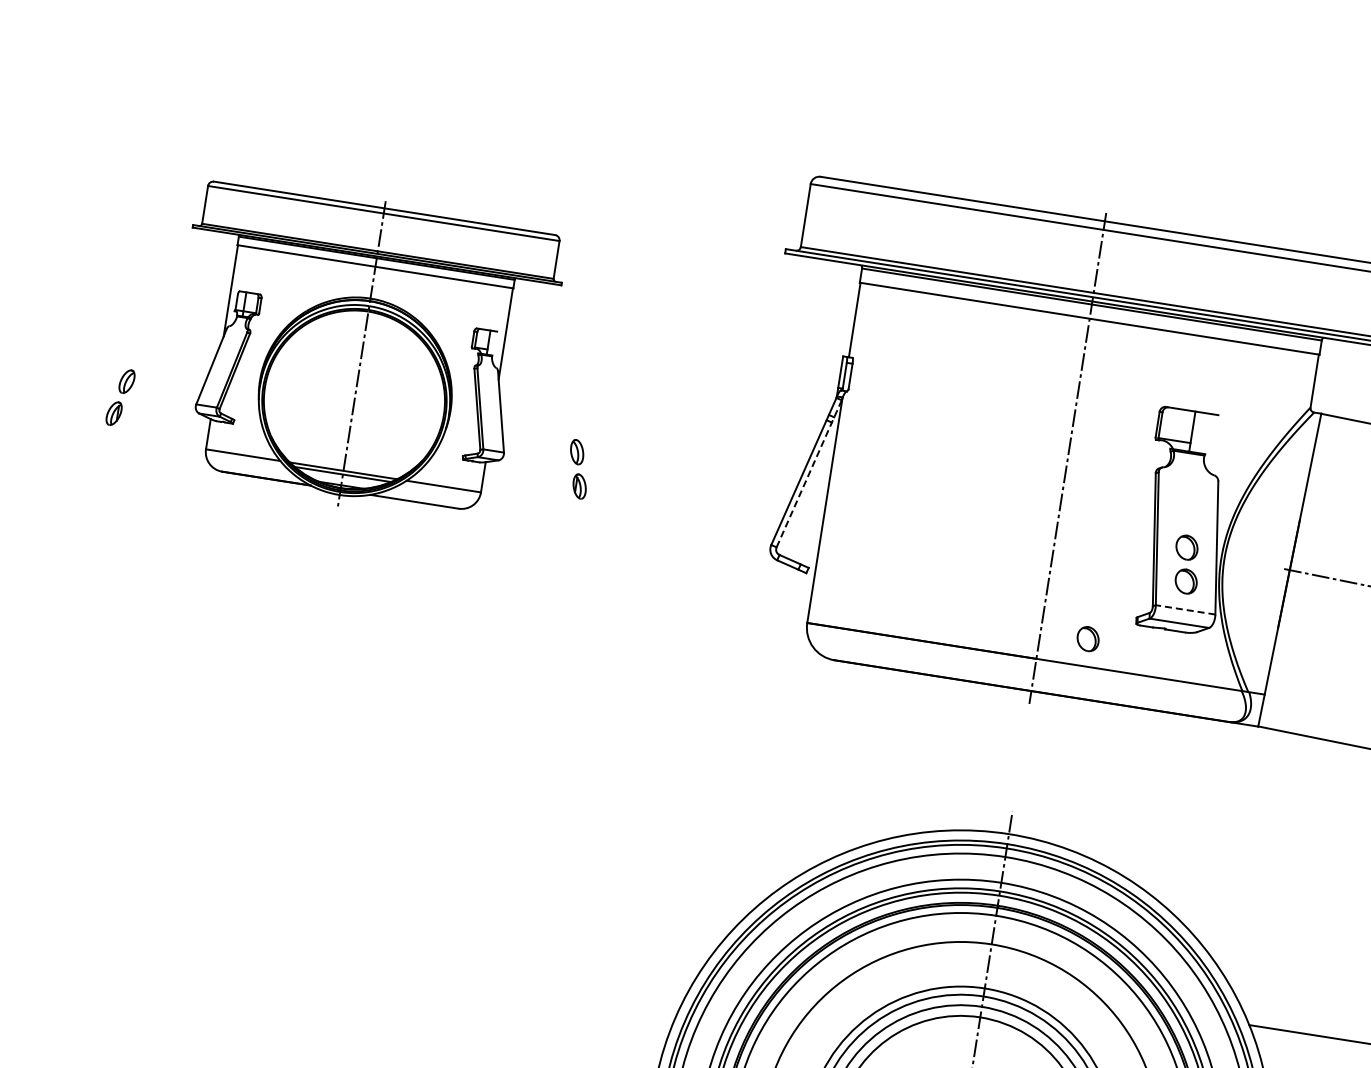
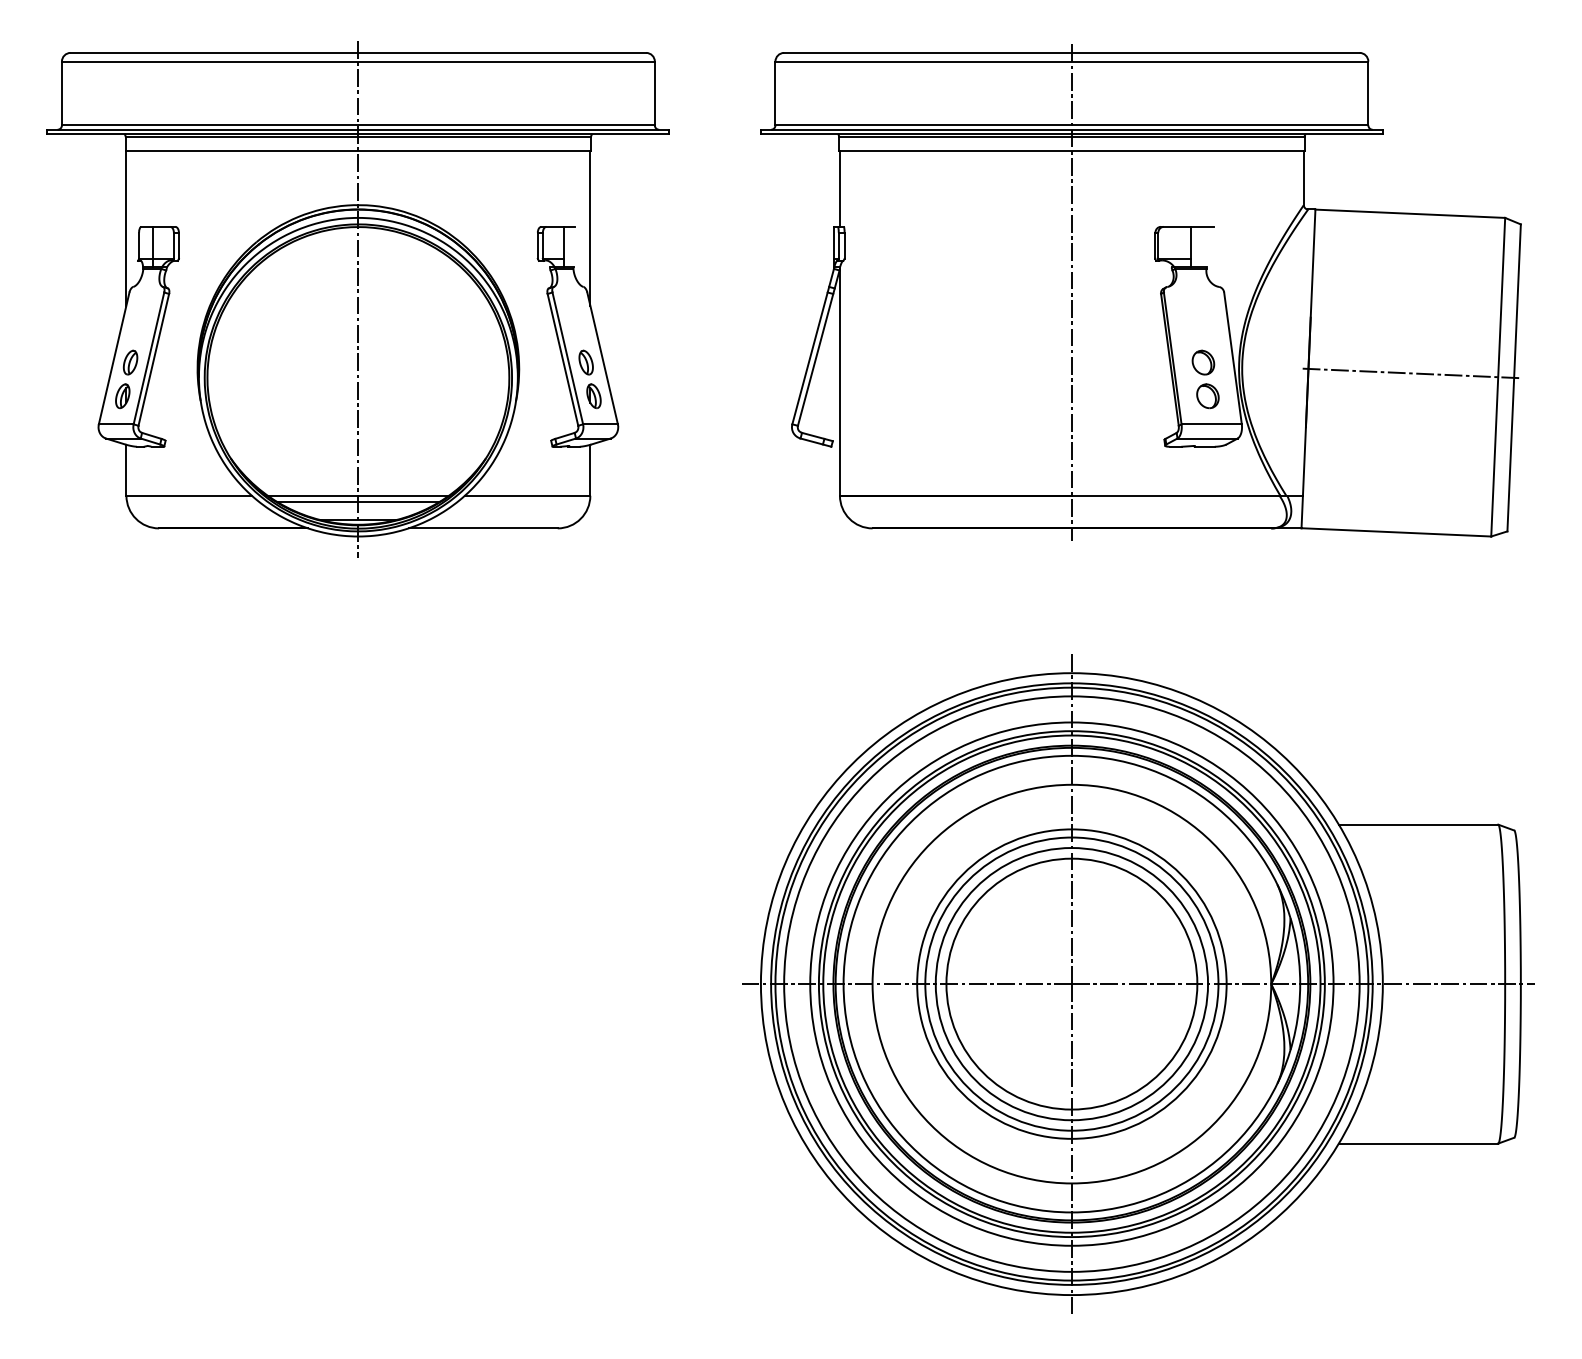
part: (361, 354) -> (357, 299), size x1.67
line: (809, 473) -> (818, 347), dashed -> solid
line: (1185, 610) -> (1211, 424), dashed -> solid
part: (1087, 639) -> (1119, 468), removed

